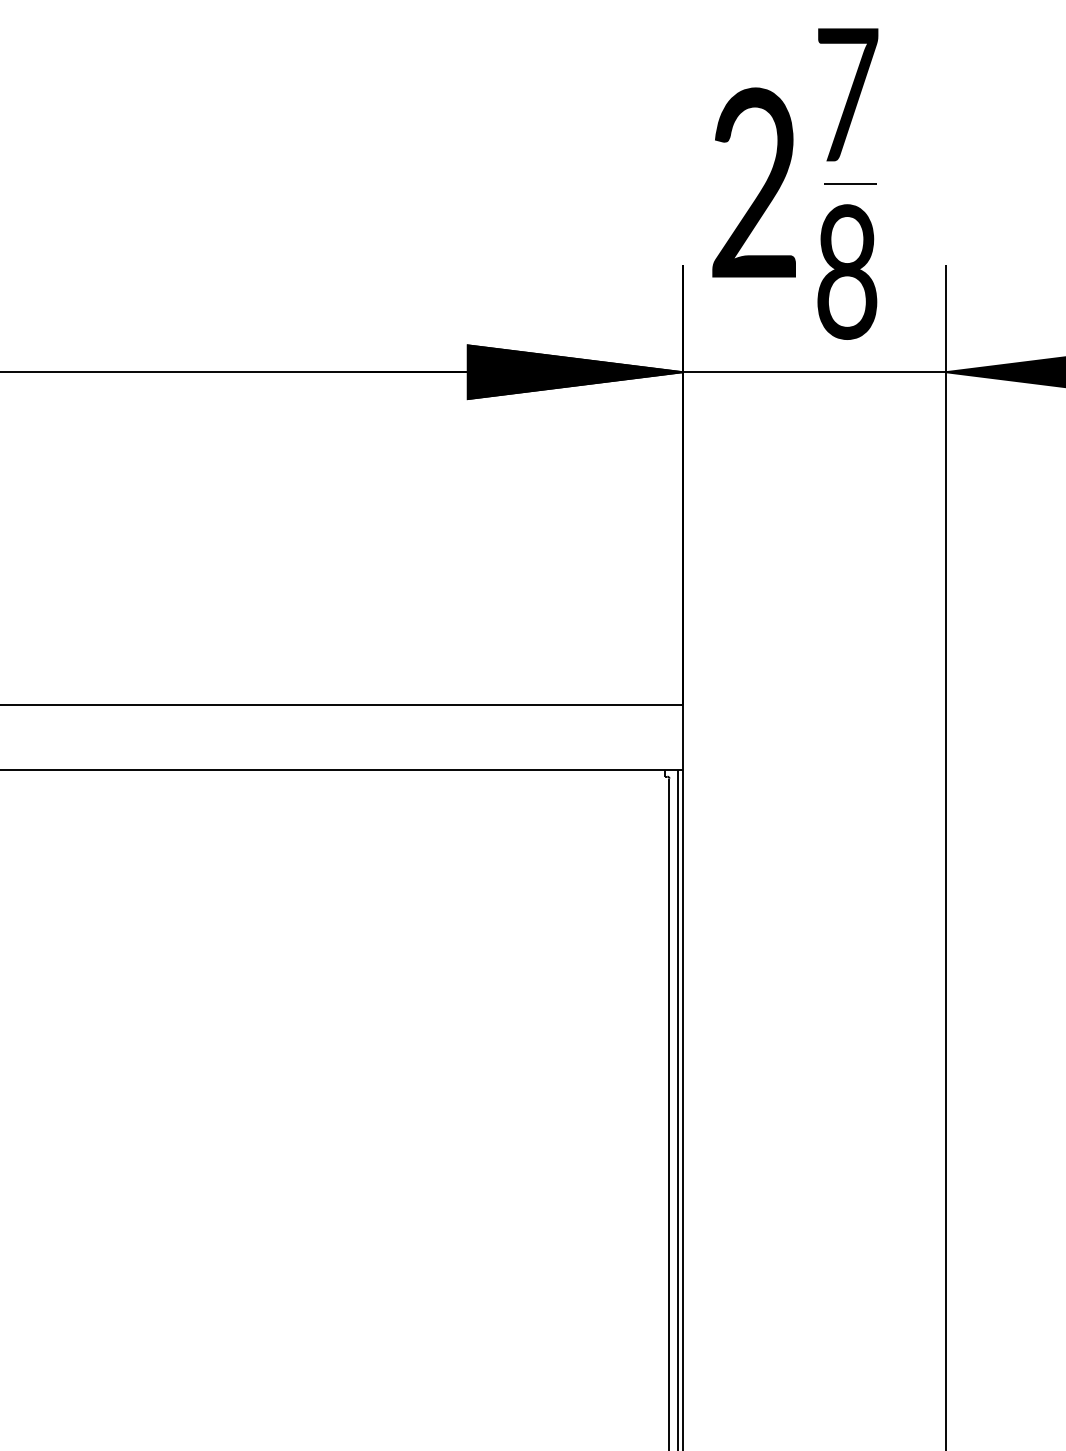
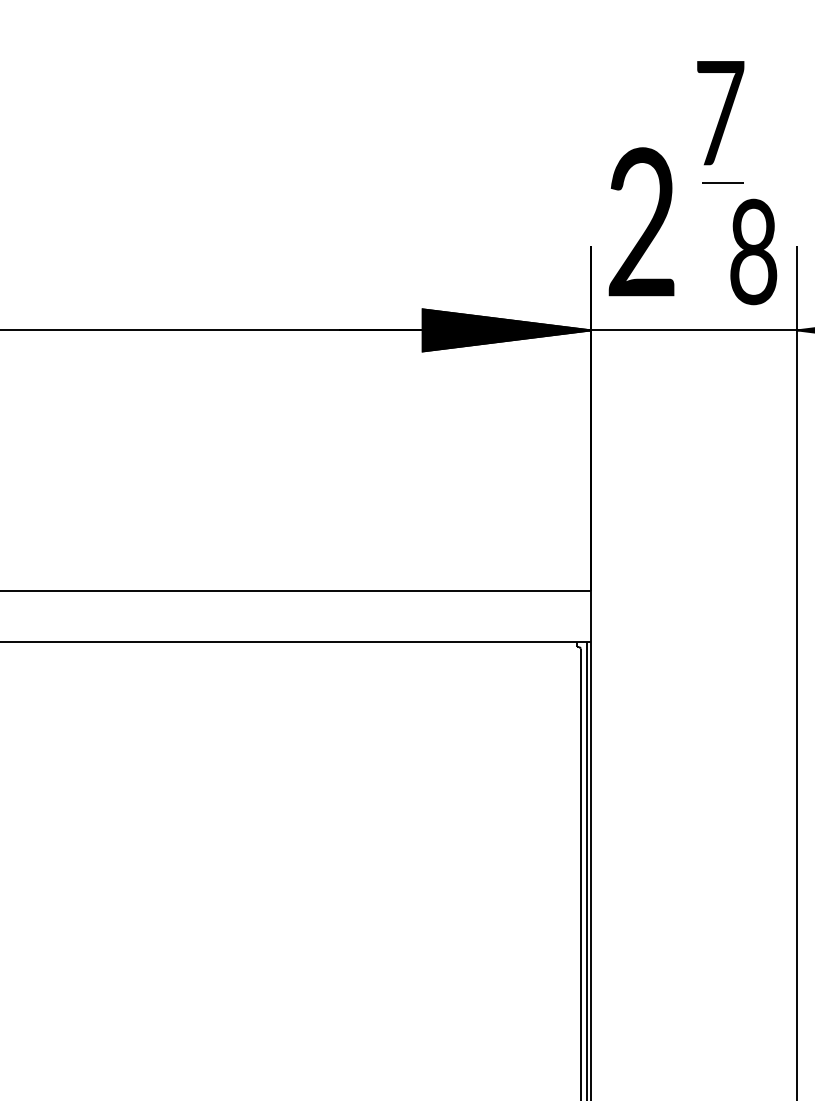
text: (753, 182) -> (641, 221), moved
text: (847, 271) -> (753, 251), moved

